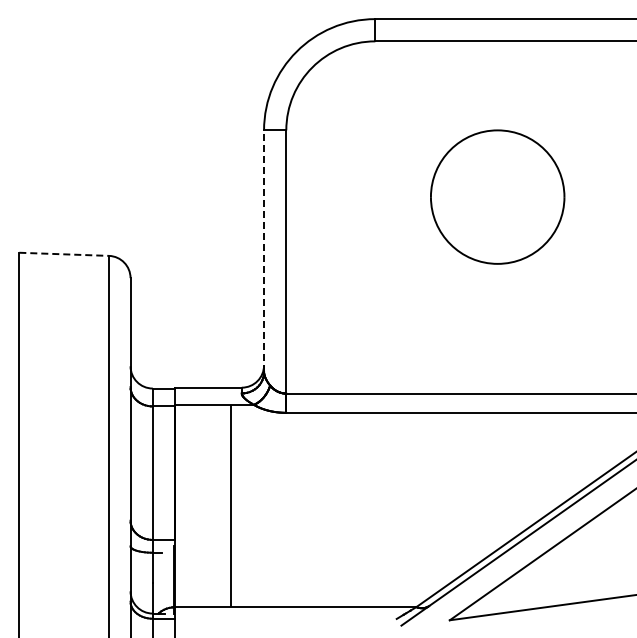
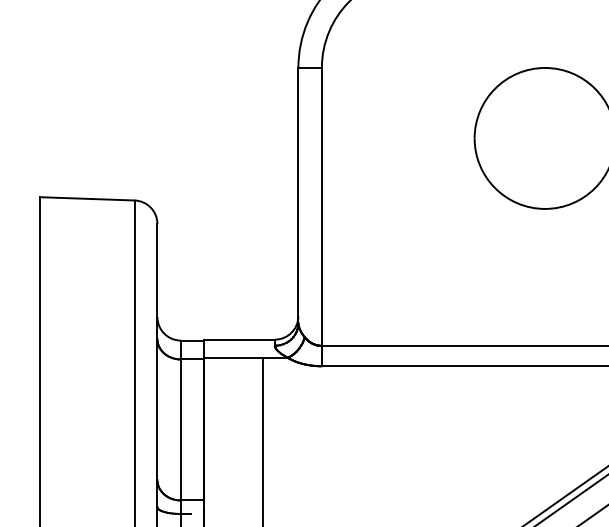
line: (264, 251) -> (298, 195), dashed -> solid
line: (64, 254) -> (87, 199), dashed -> solid

